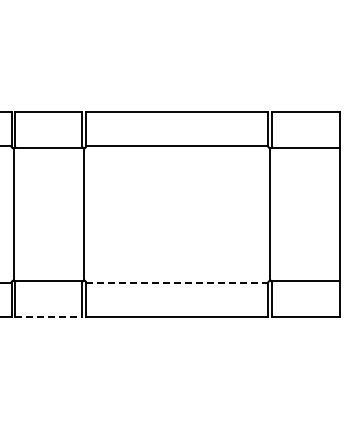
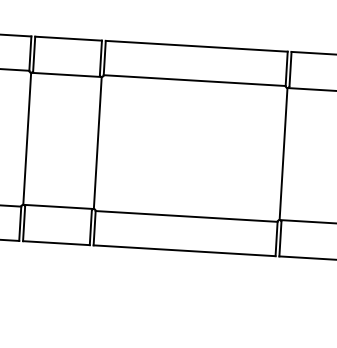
line: (177, 282) -> (186, 216), dashed -> solid
line: (49, 316) -> (57, 242), dashed -> solid

